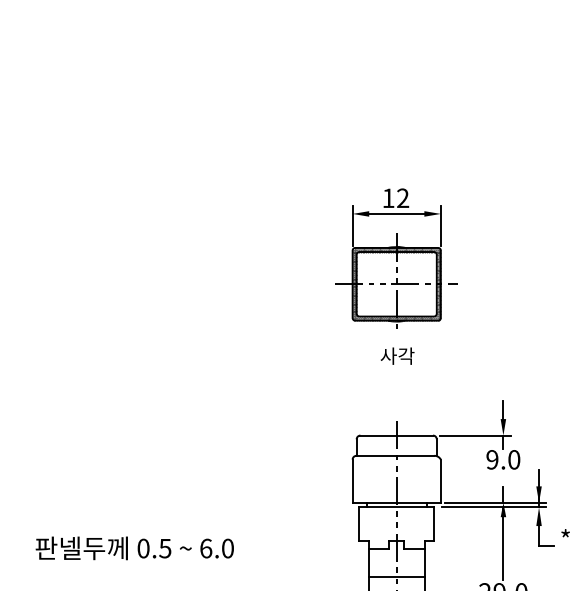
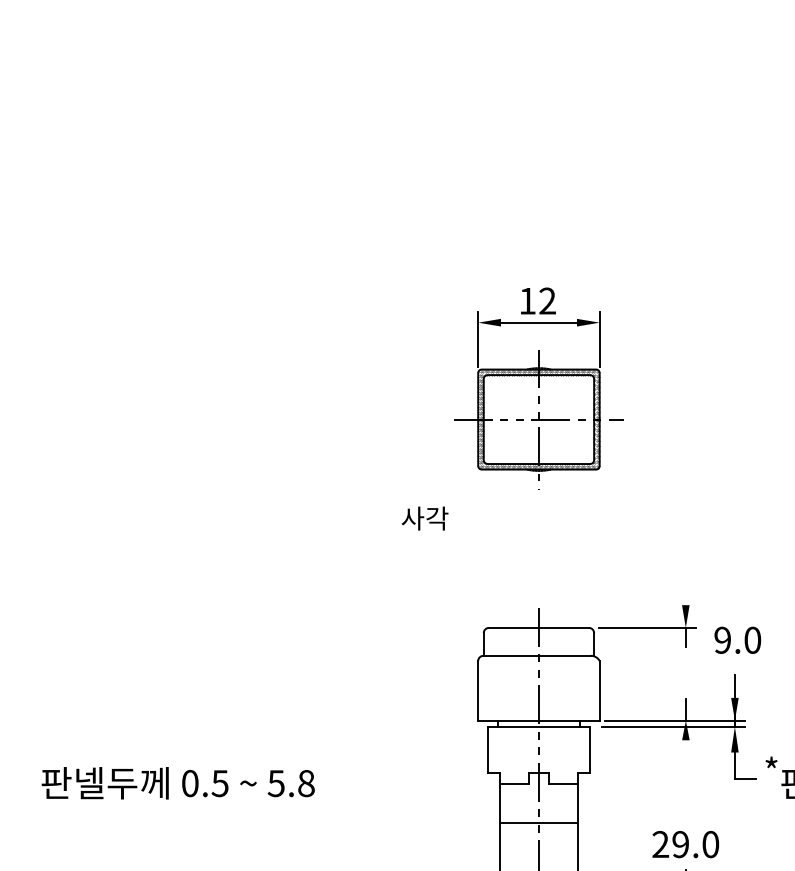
text: (397, 356) -> (424, 518), moved
line: (503, 409) -> (685, 592), removed
text: (503, 459) -> (737, 639), moved
line: (503, 544) -> (685, 777), removed
text: (216, 548) -> (290, 783), 6.0 -> 5.8

